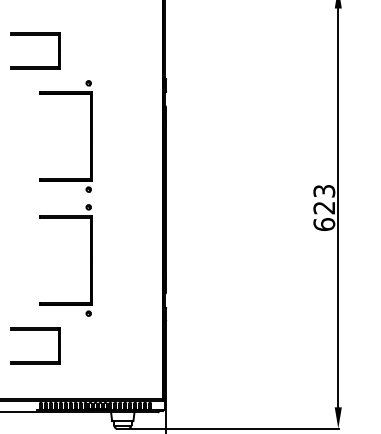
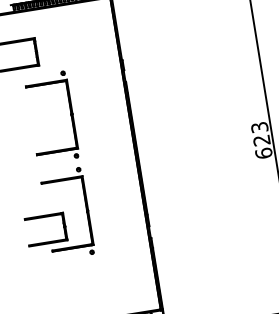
part: (35, 330) -> (44, 217), moved

